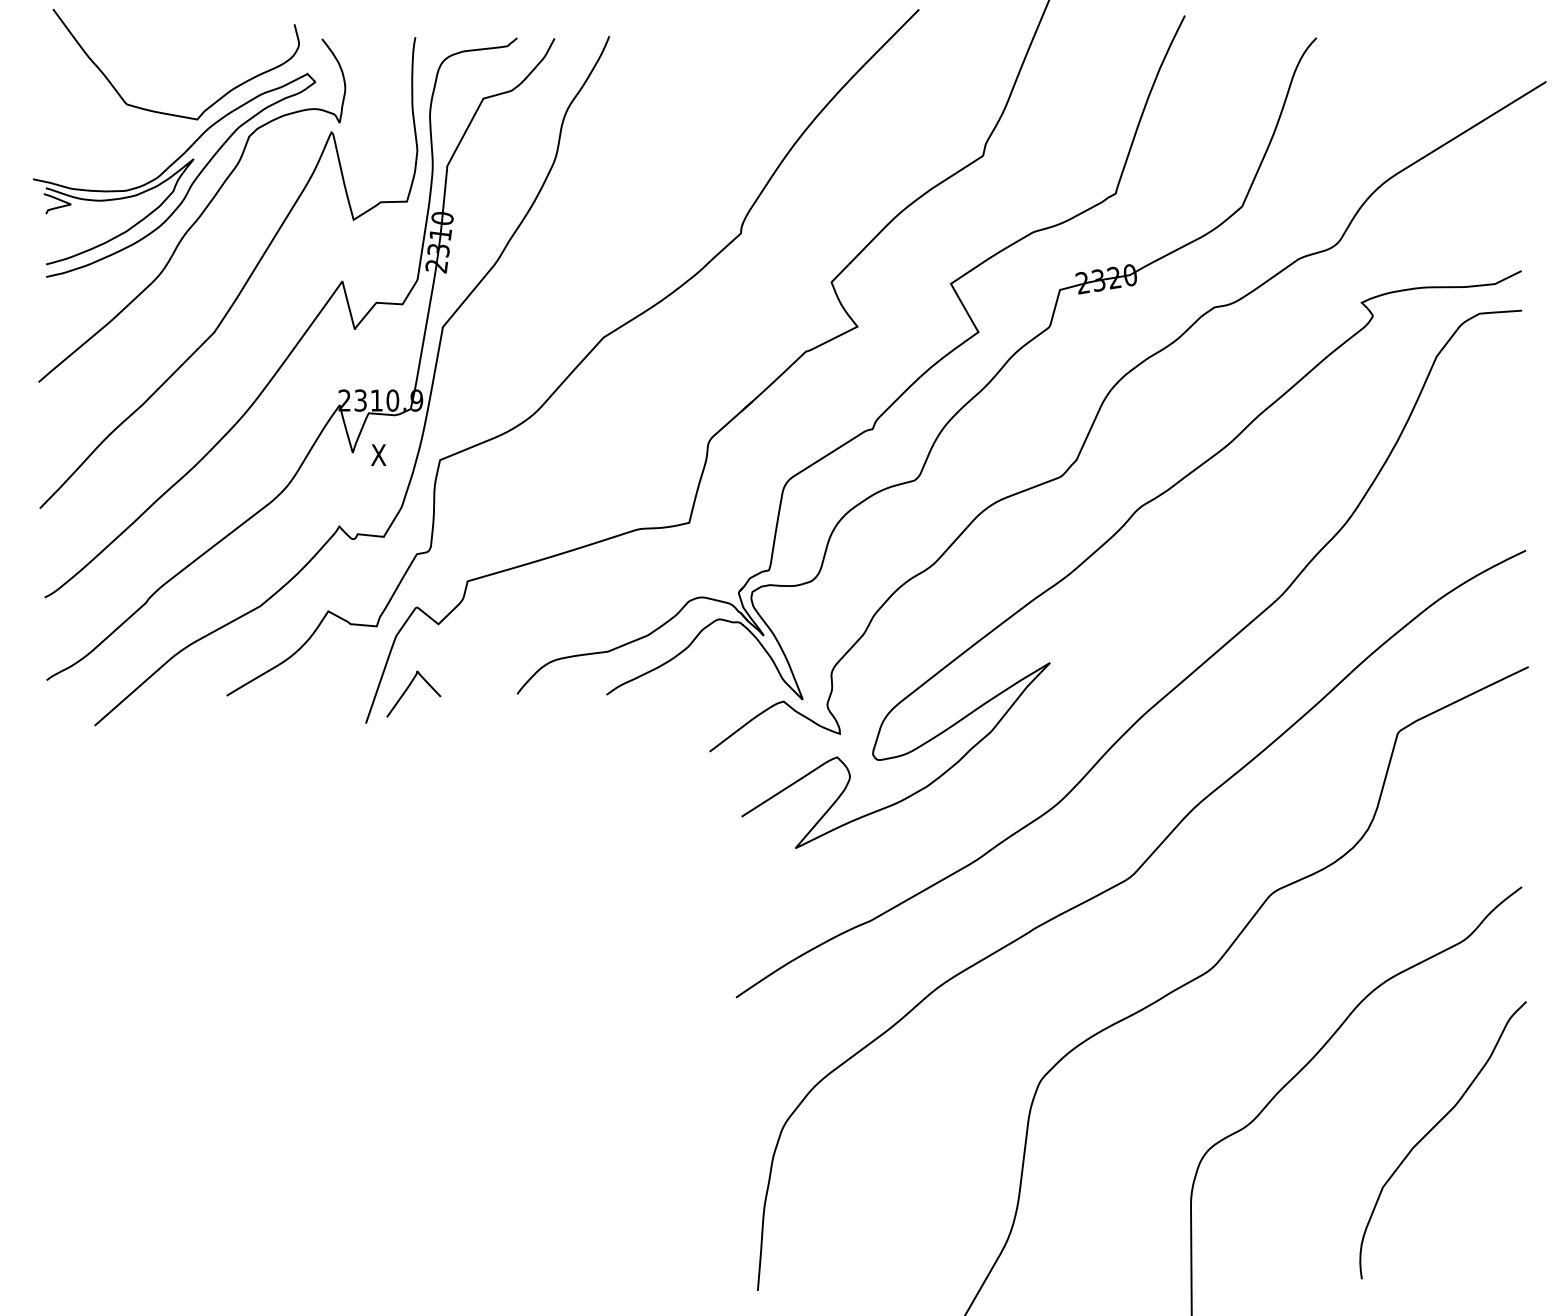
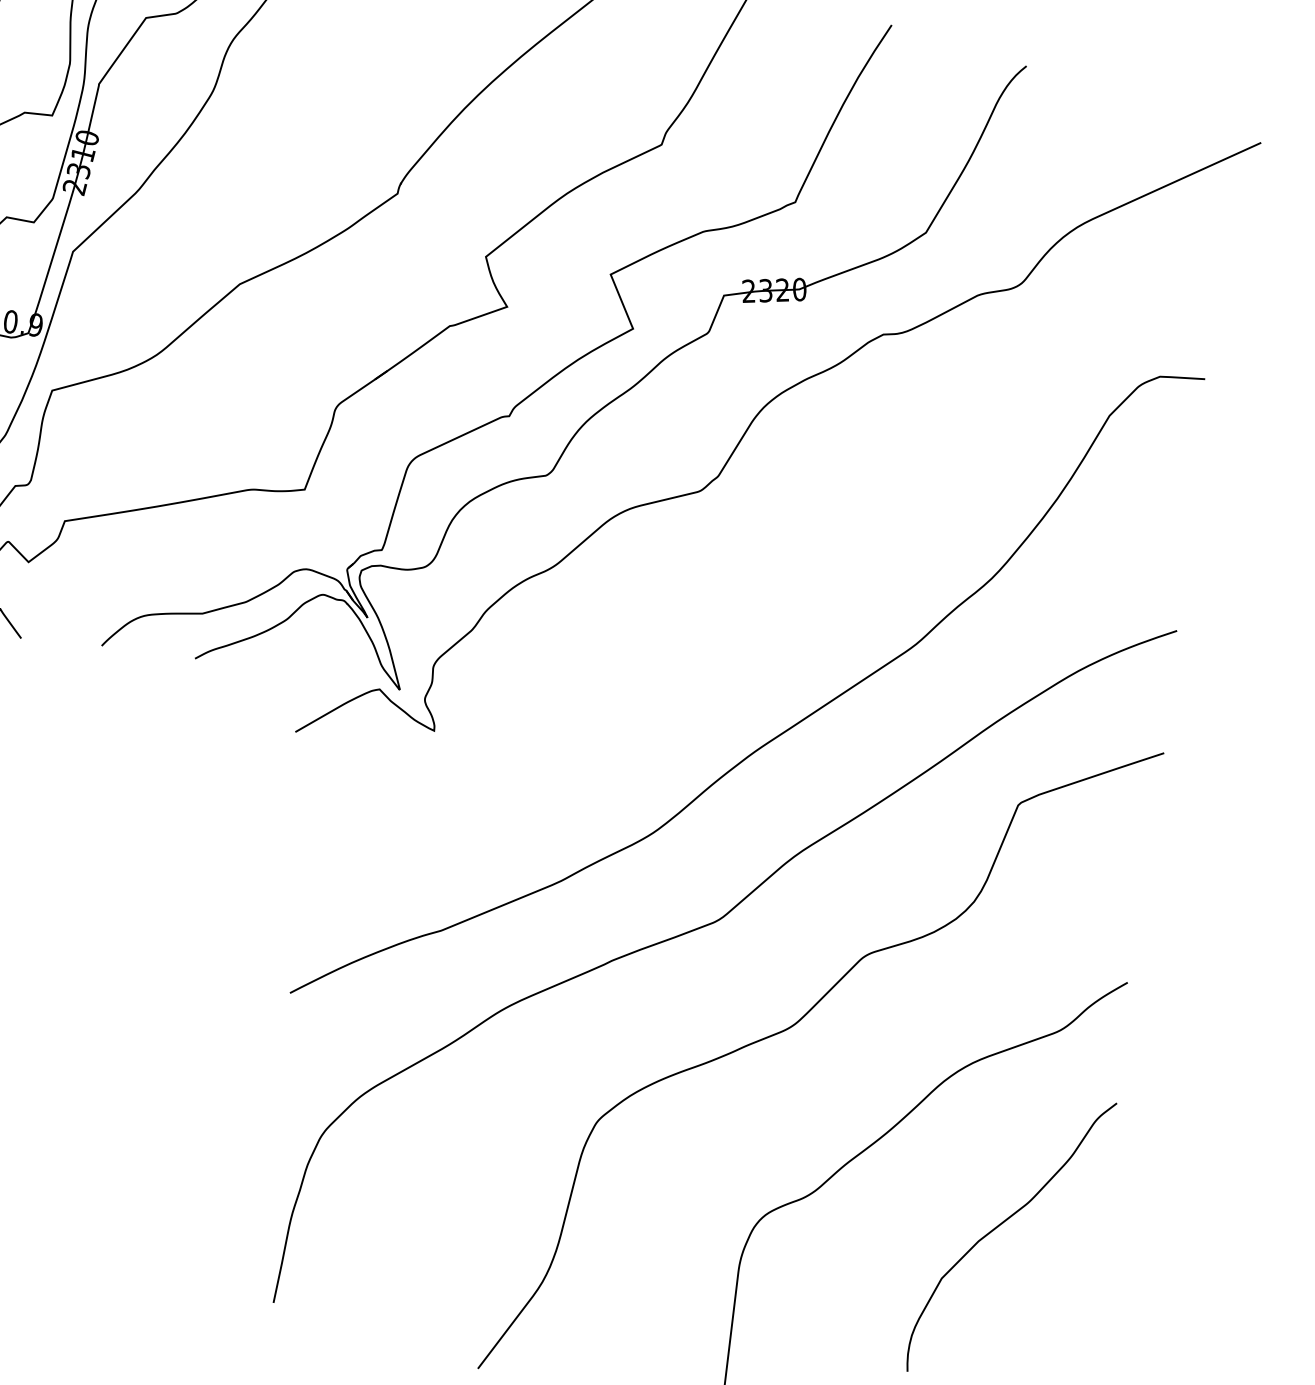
curve: (1114, 536) -> (748, 560), removed

